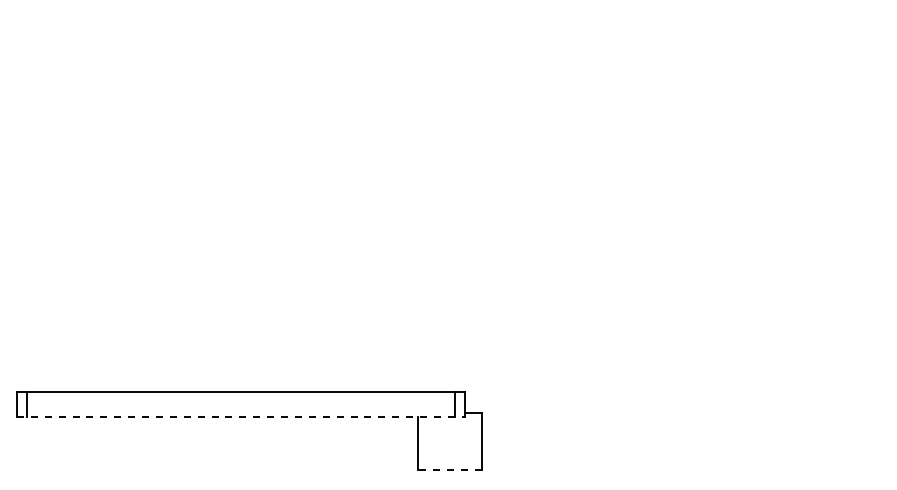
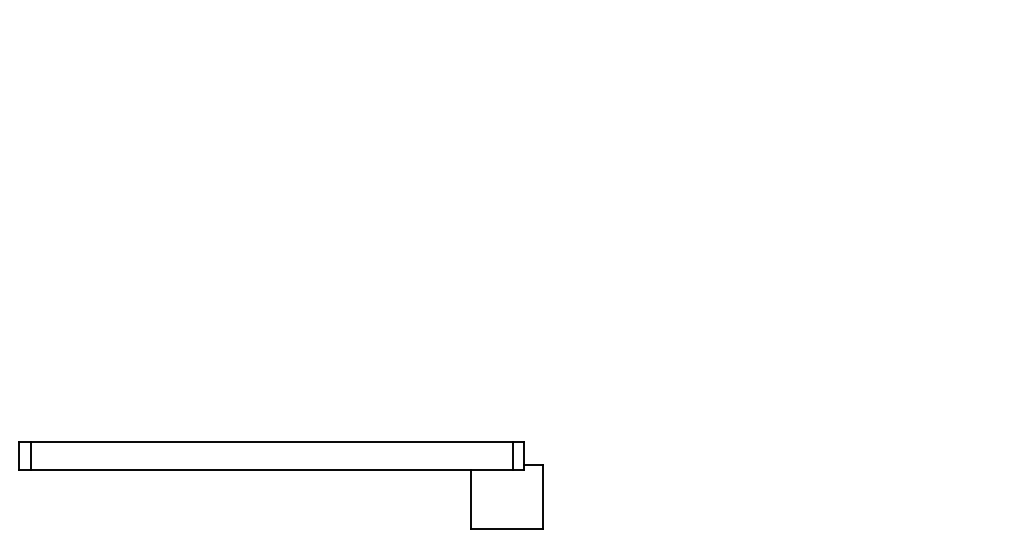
line: (241, 416) -> (272, 469), dashed -> solid
line: (449, 469) -> (506, 528), dashed -> solid

